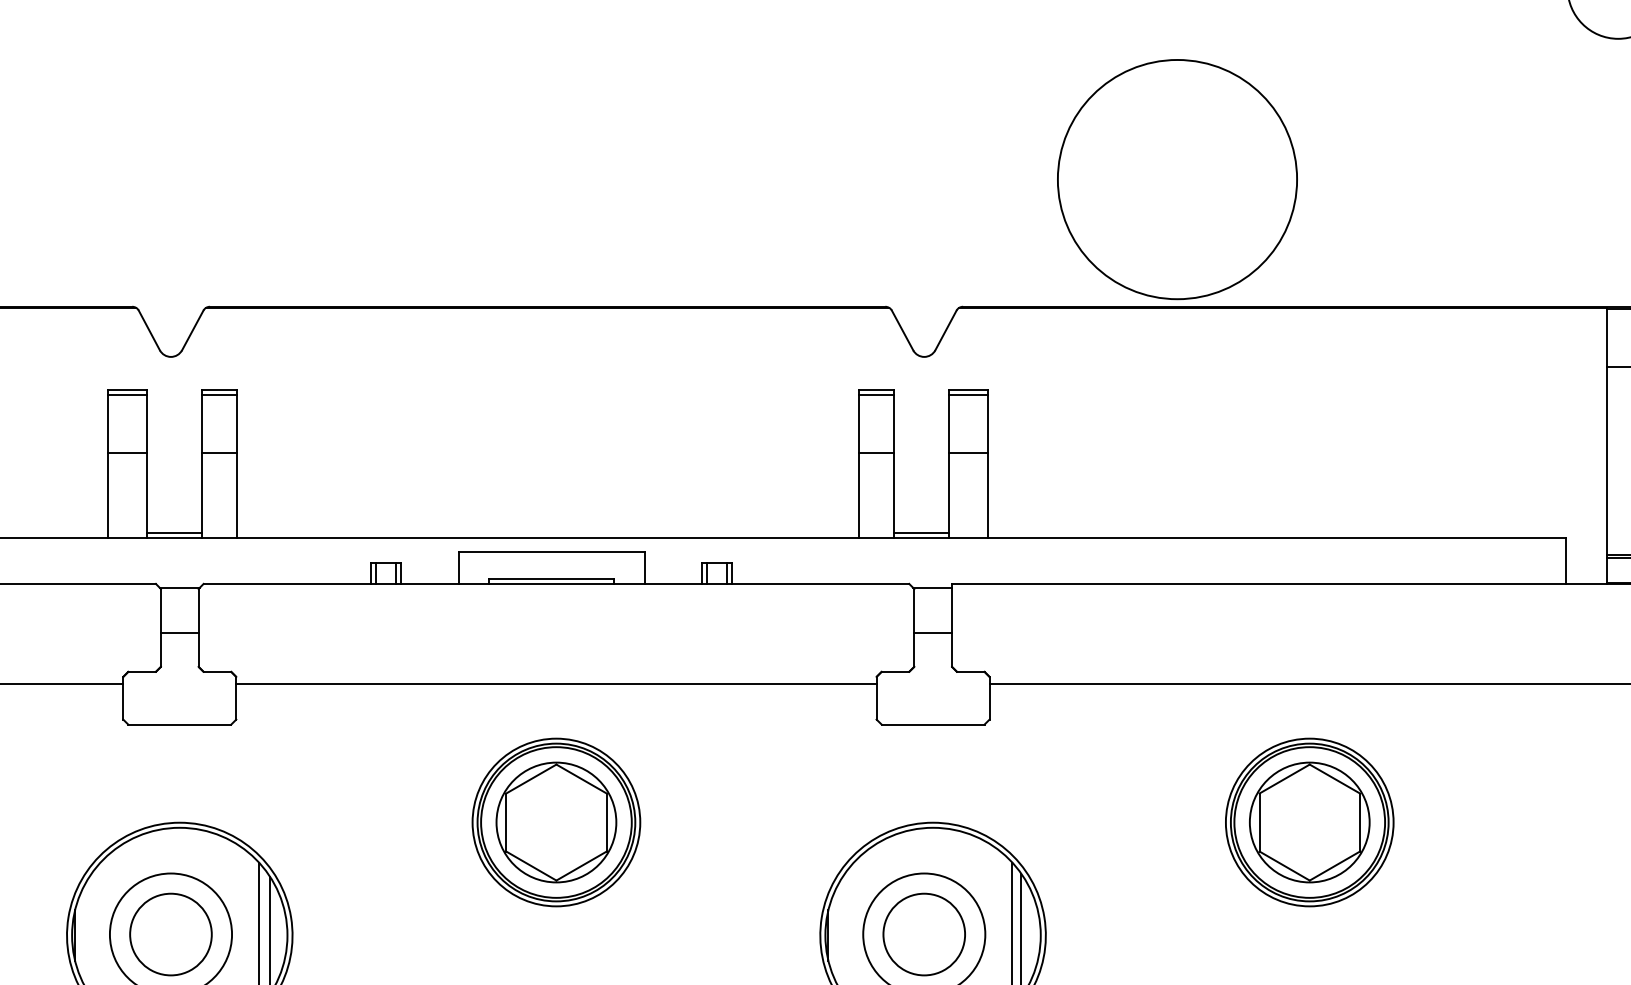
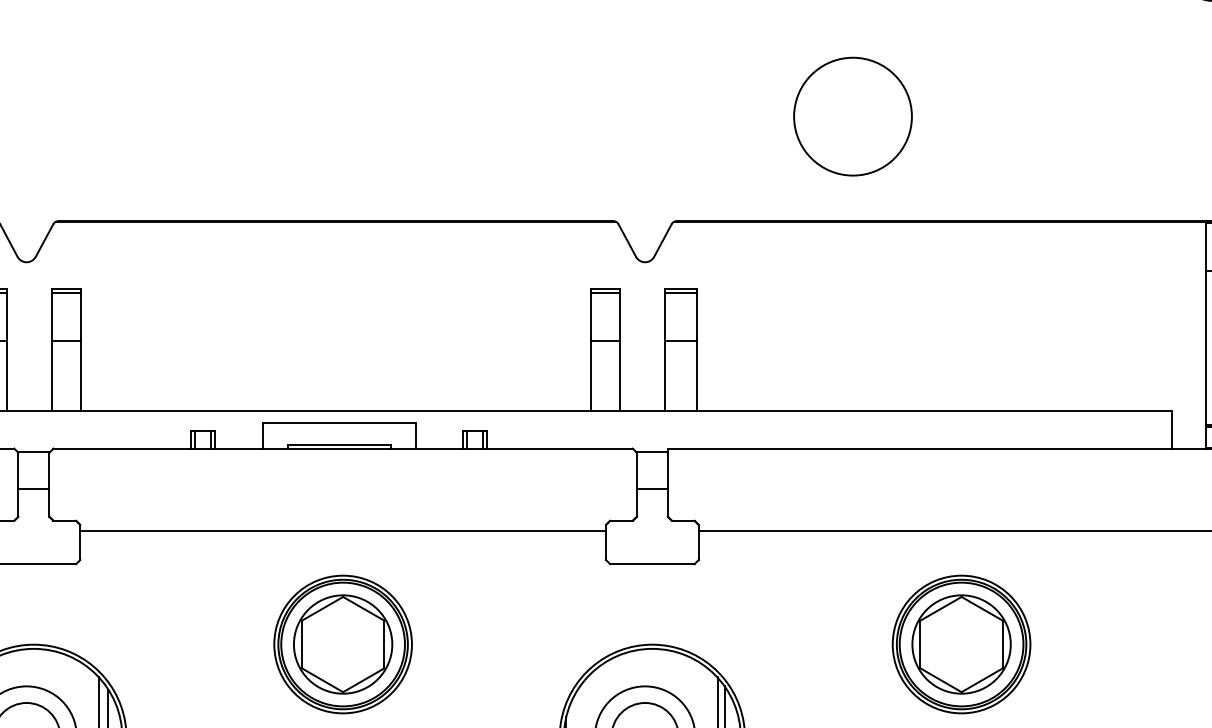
circle: (1177, 179) -> (853, 116), size x0.6
line: (173, 533) -> (28, 407), removed
line: (920, 533) -> (642, 407), removed

